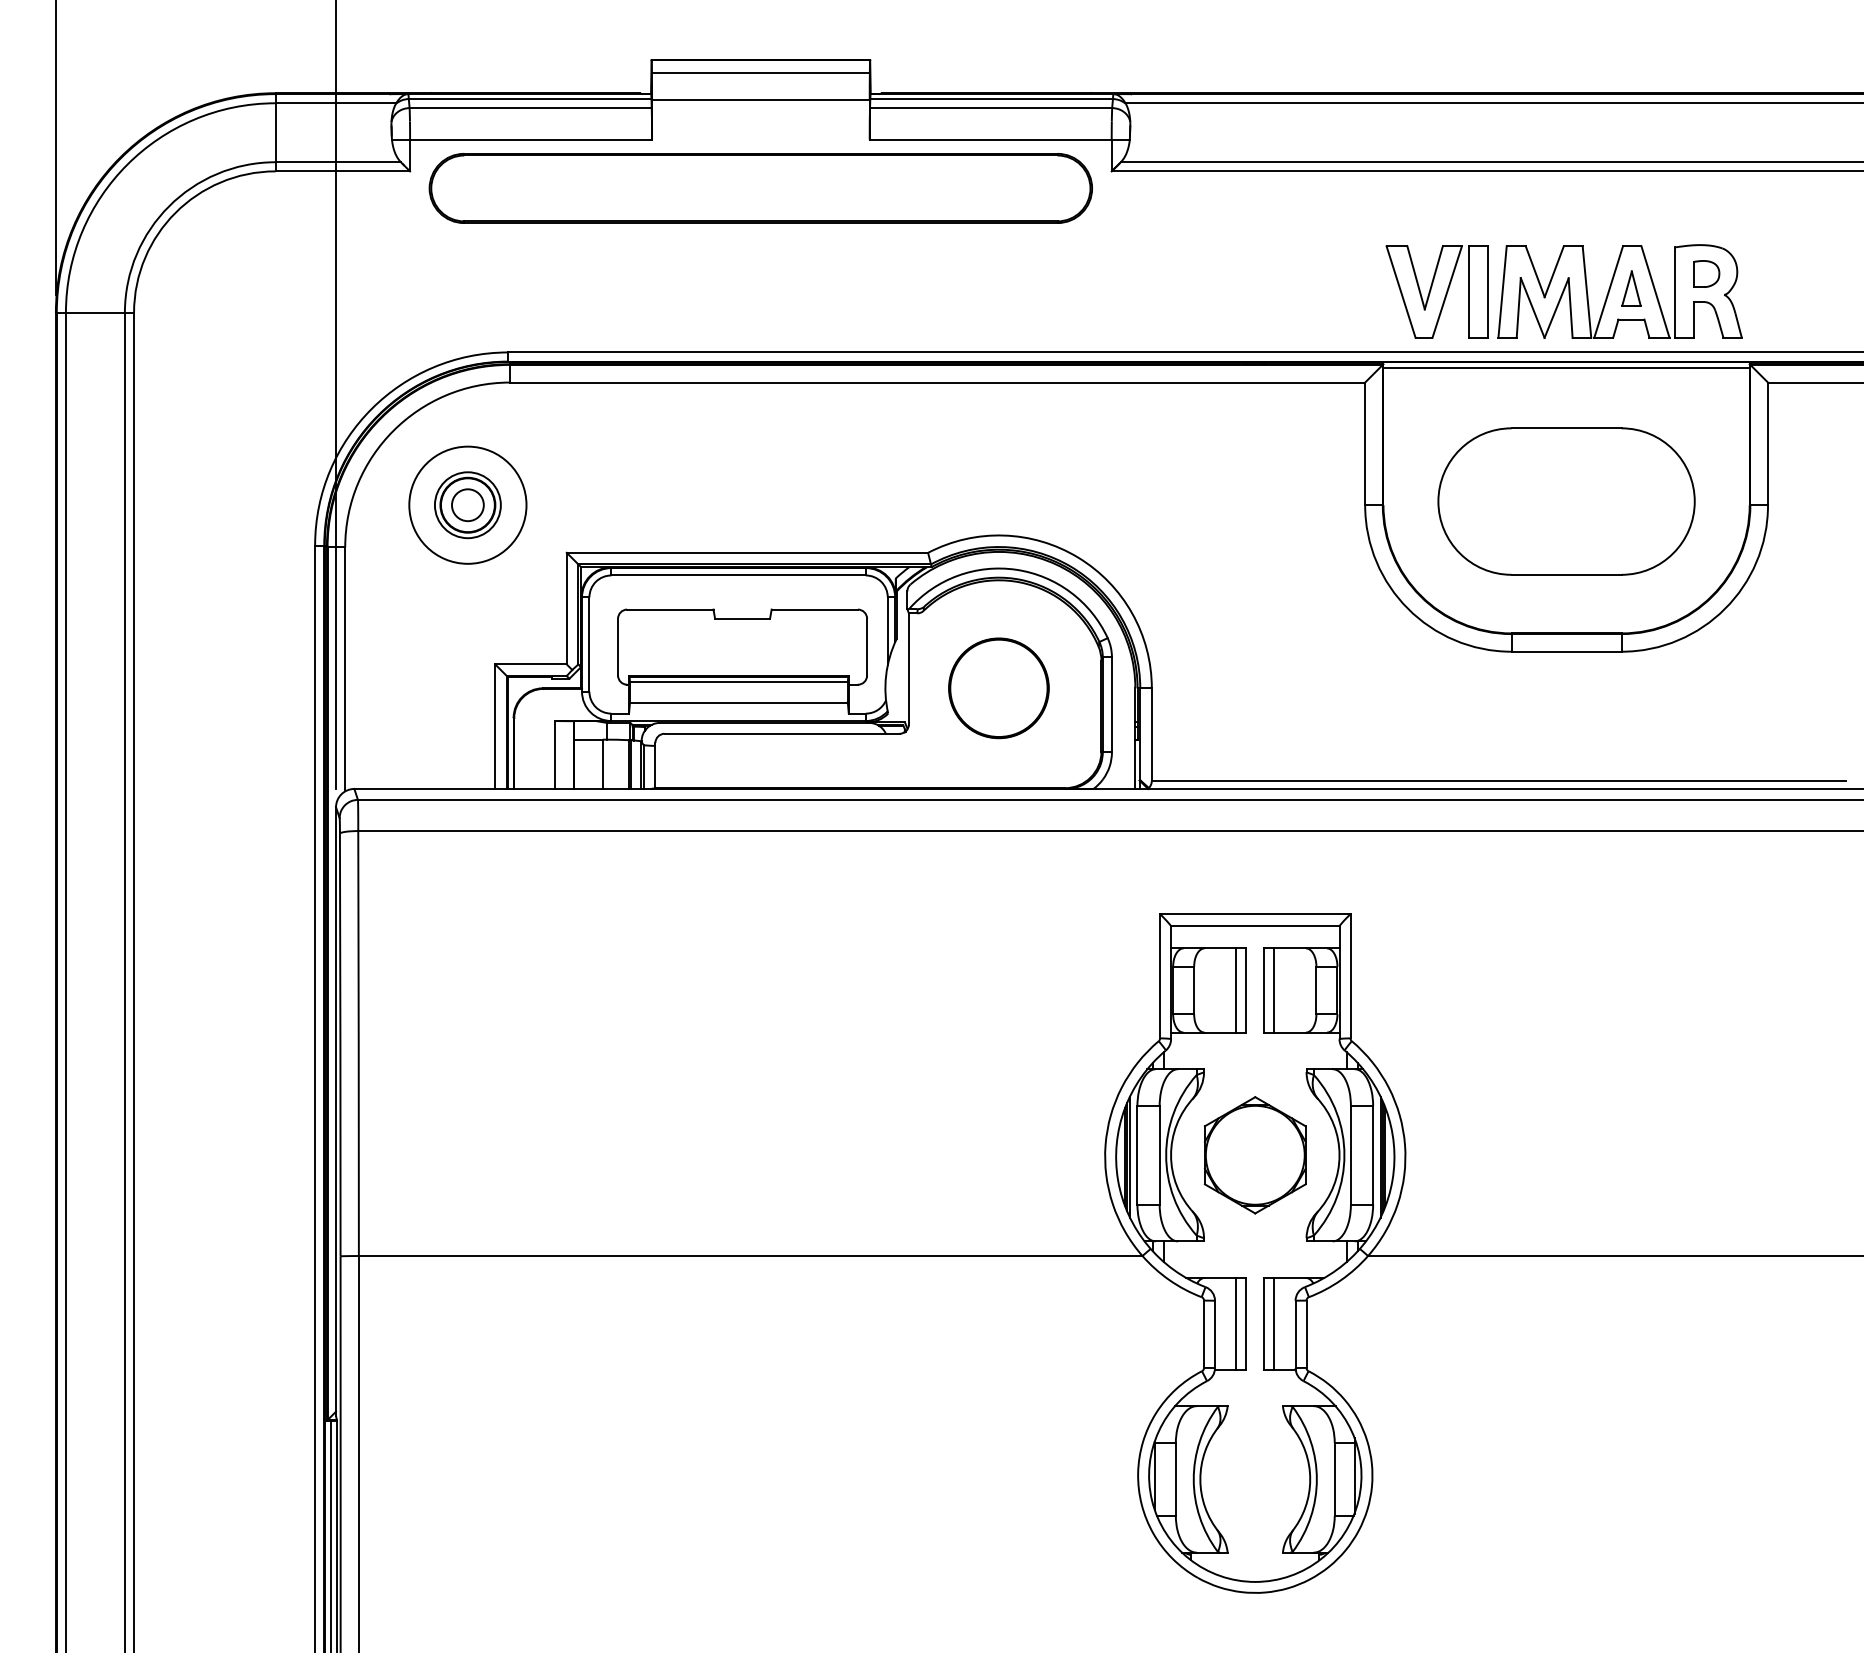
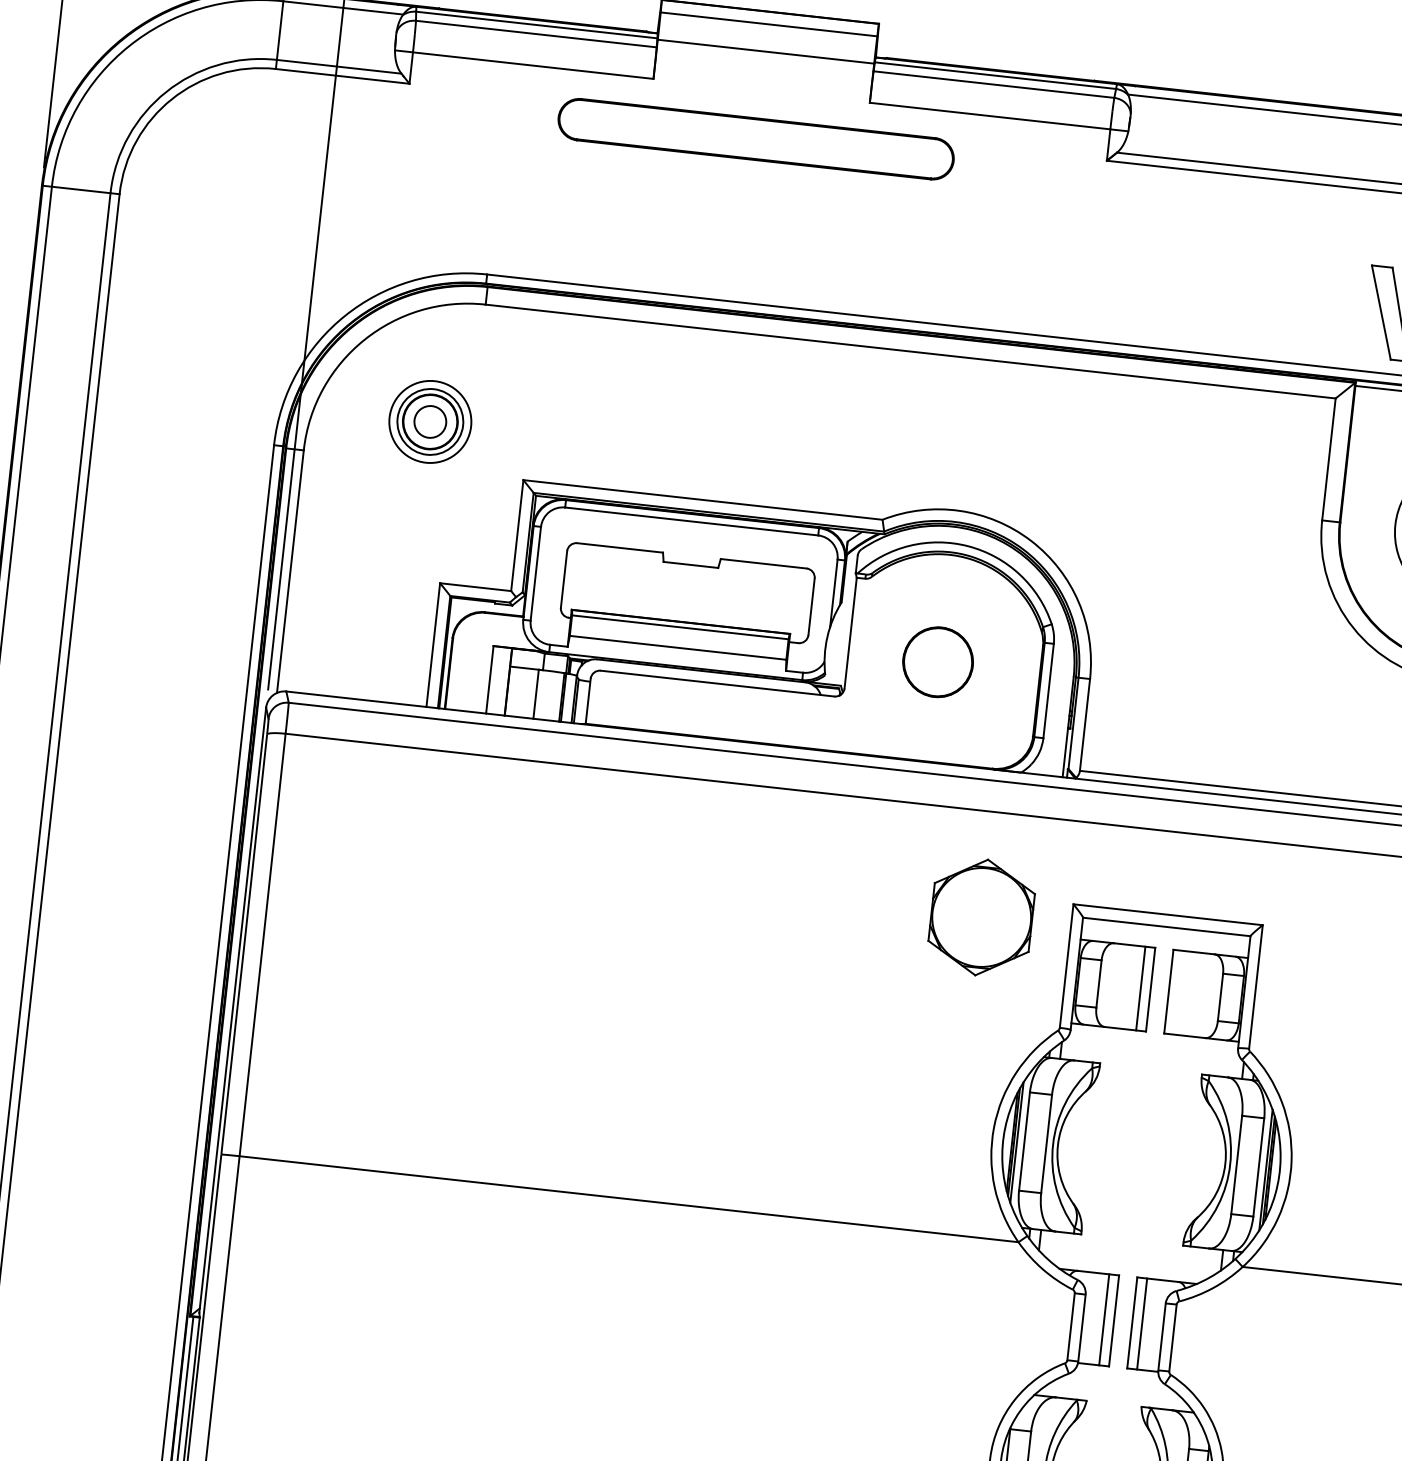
part: (760, 188) -> (755, 139), size x0.6
circle: (467, 504) -> (430, 421), size x0.7
part: (998, 688) -> (937, 662), size x0.7
line: (1274, 990) -> (1178, 992), removed
part: (1254, 1155) -> (980, 917), moved

